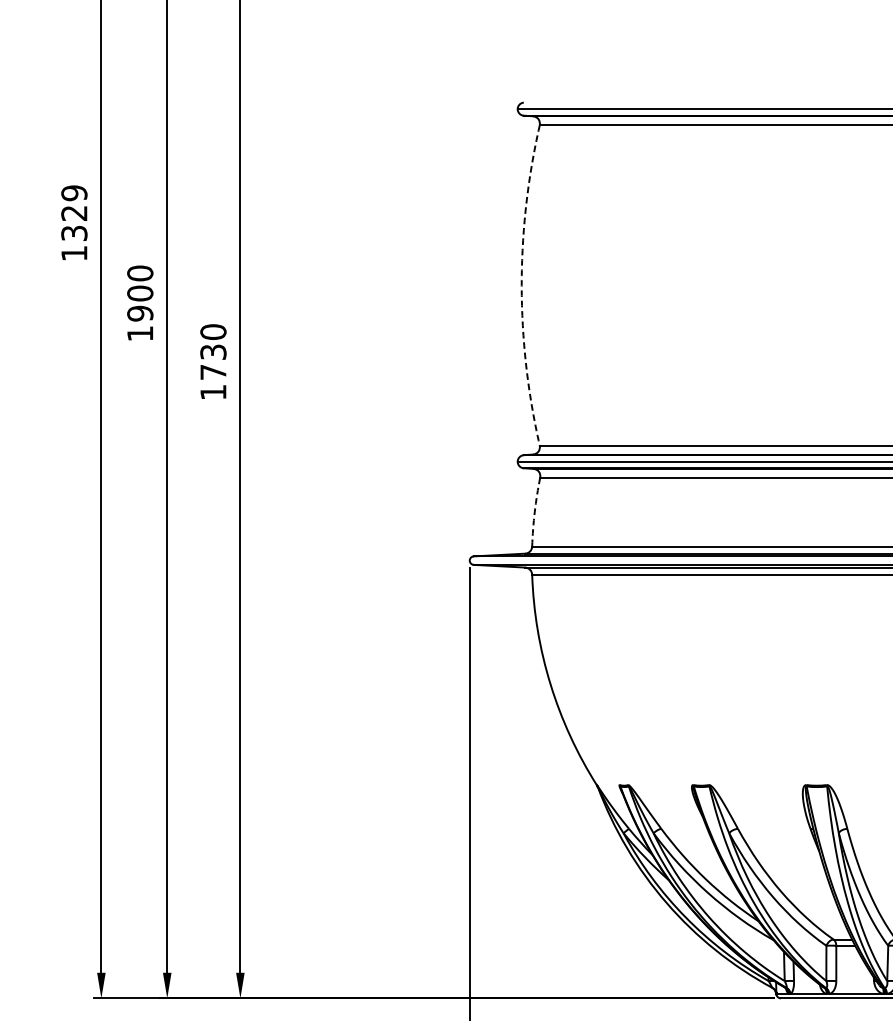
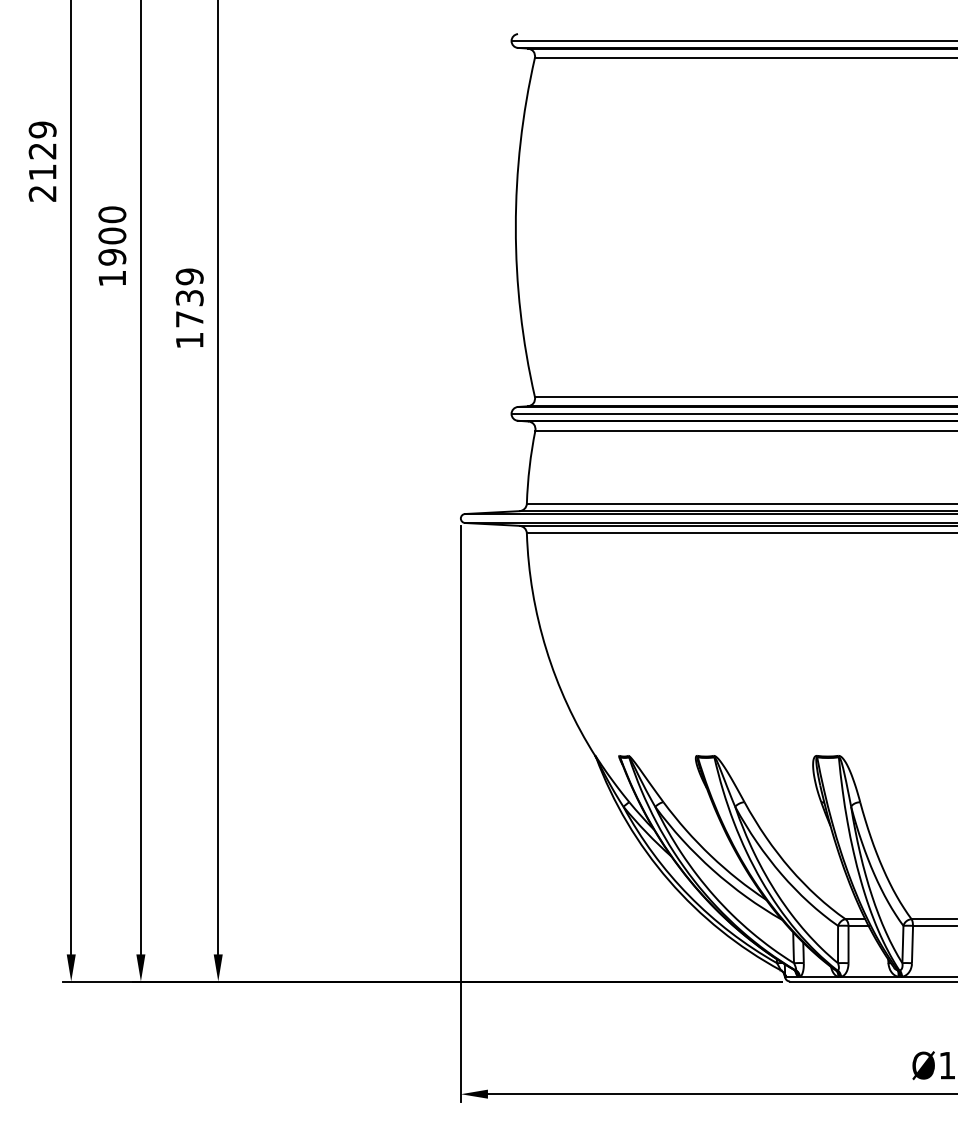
text: (74, 242) -> (42, 182), 1329 -> 2129
arc: (521, 285) -> (515, 227), dashed -> solid
text: (213, 331) -> (189, 276), 1730 -> 1739
arc: (534, 512) -> (529, 467), dashed -> solid

